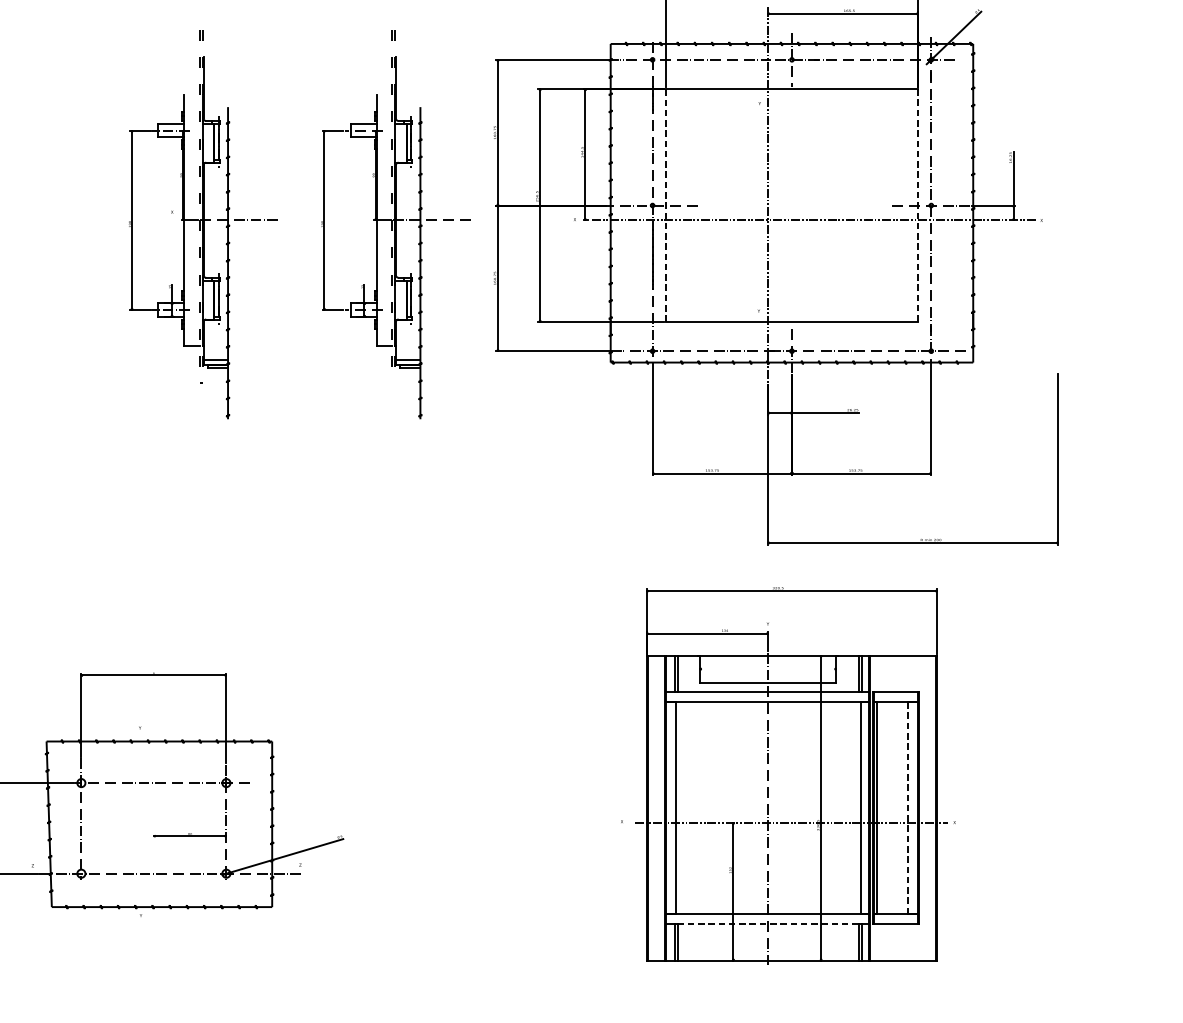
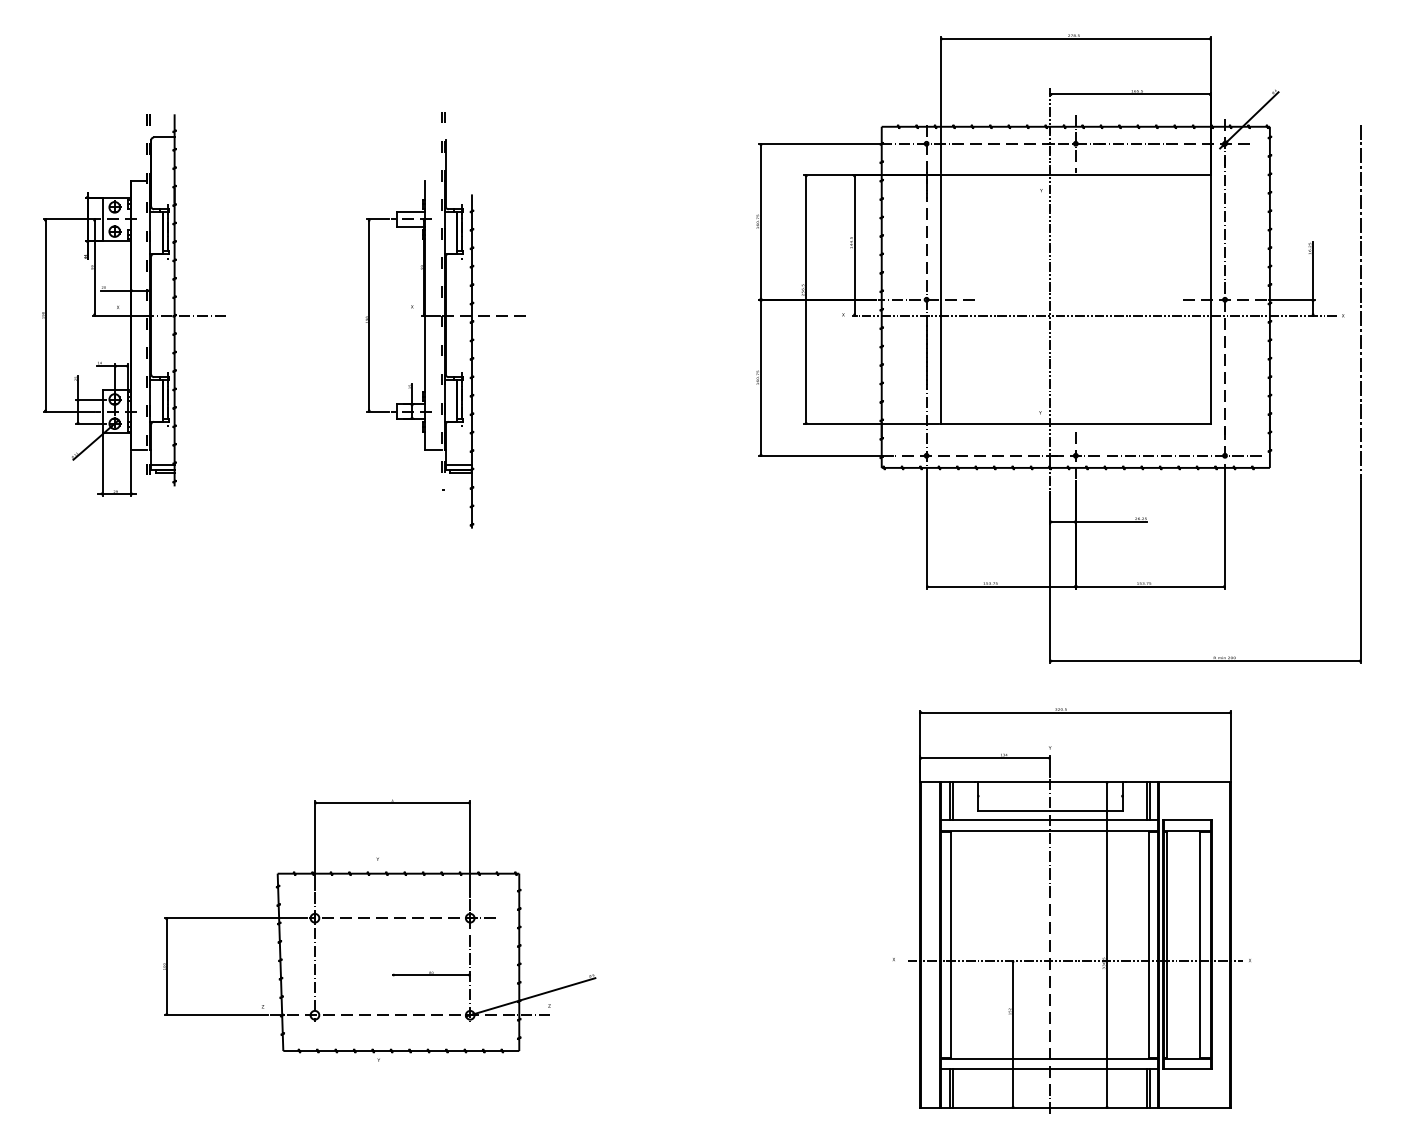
line: (917, 205) -> (1210, 299), dashed -> solid
line: (665, 206) -> (940, 300), dashed -> solid
line: (1057, 207) -> (1360, 301), added
part: (395, 224) -> (651, 320), removed
line: (908, 808) -> (1200, 945), dashed -> solid
line: (768, 924) -> (1050, 1069), dashed -> solid

